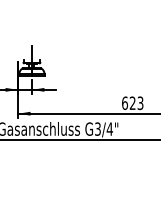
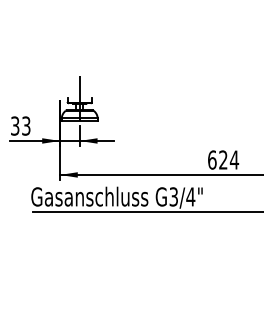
text: (140, 102) -> (234, 159), 623 -> 624

